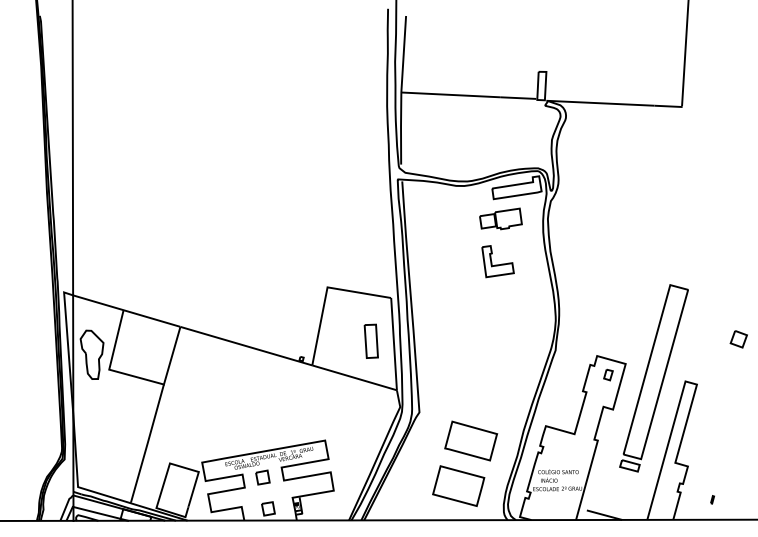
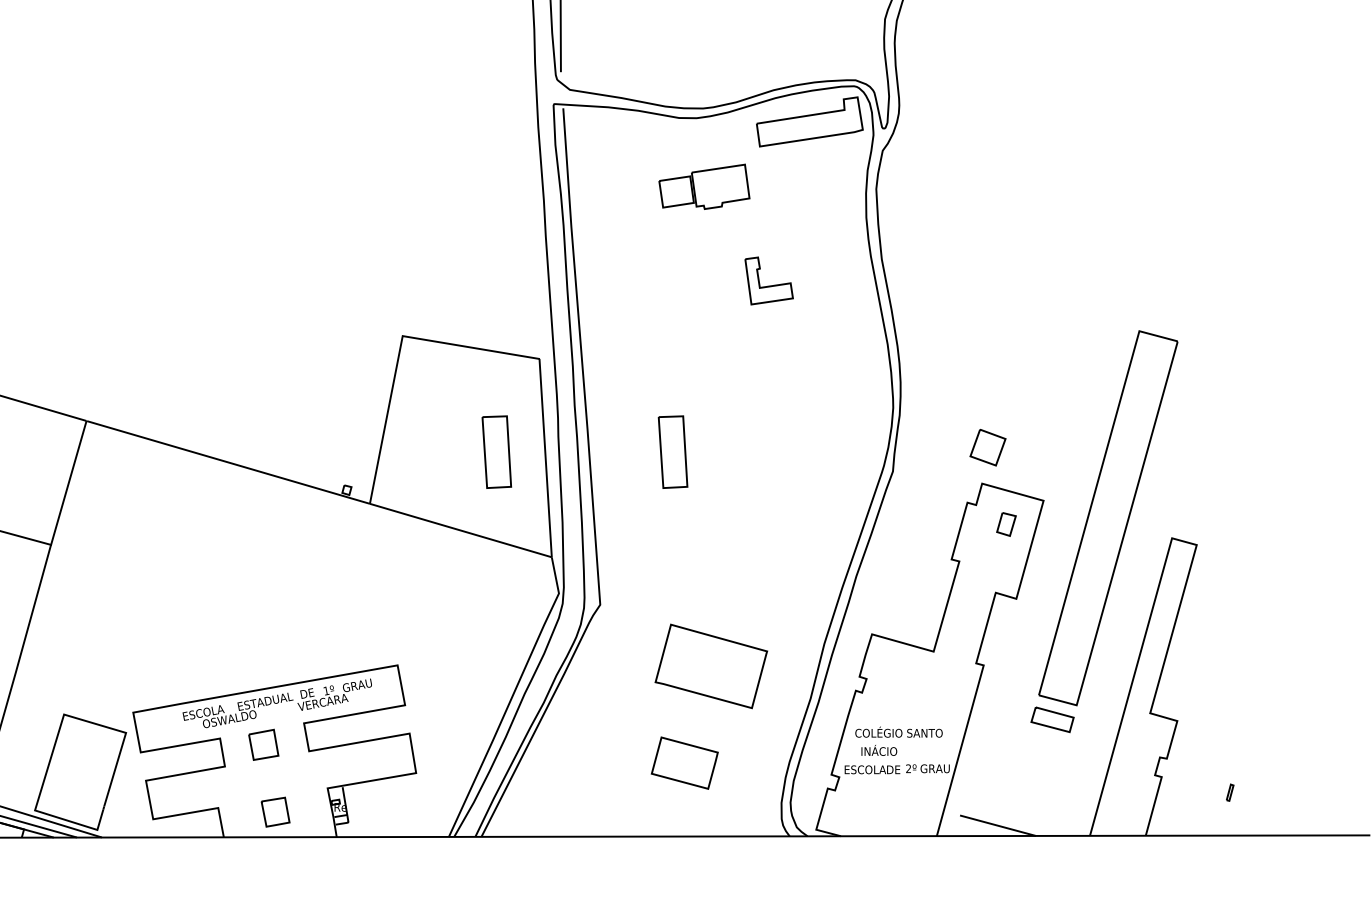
part: (500, 218) -> (703, 185), moved
part: (497, 261) -> (767, 280), size x0.7
part: (738, 339) -> (987, 448), moved
part: (452, 340) -> (671, 450), added
part: (458, 485) -> (684, 761), size x0.6

